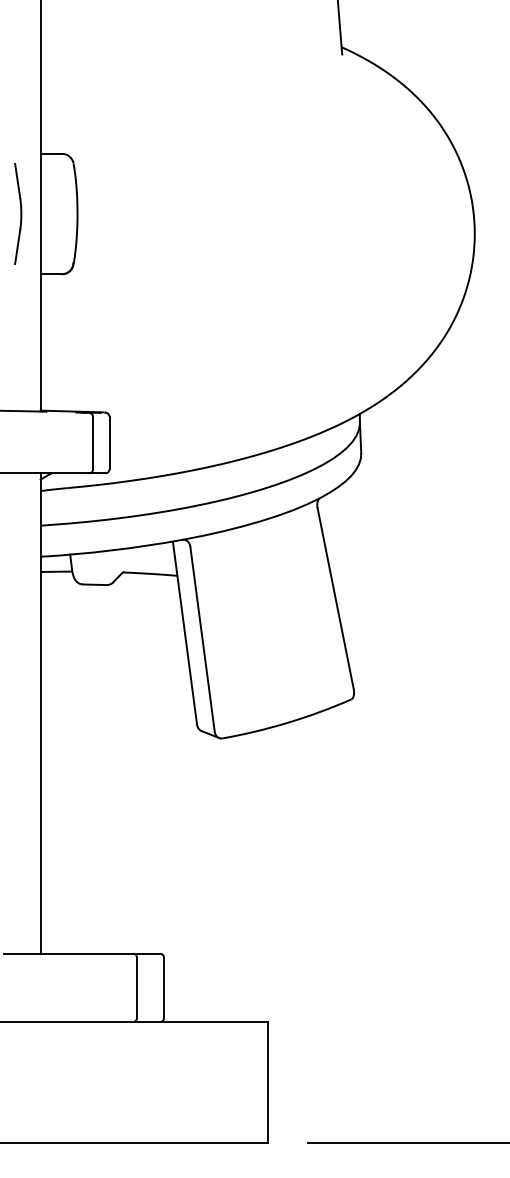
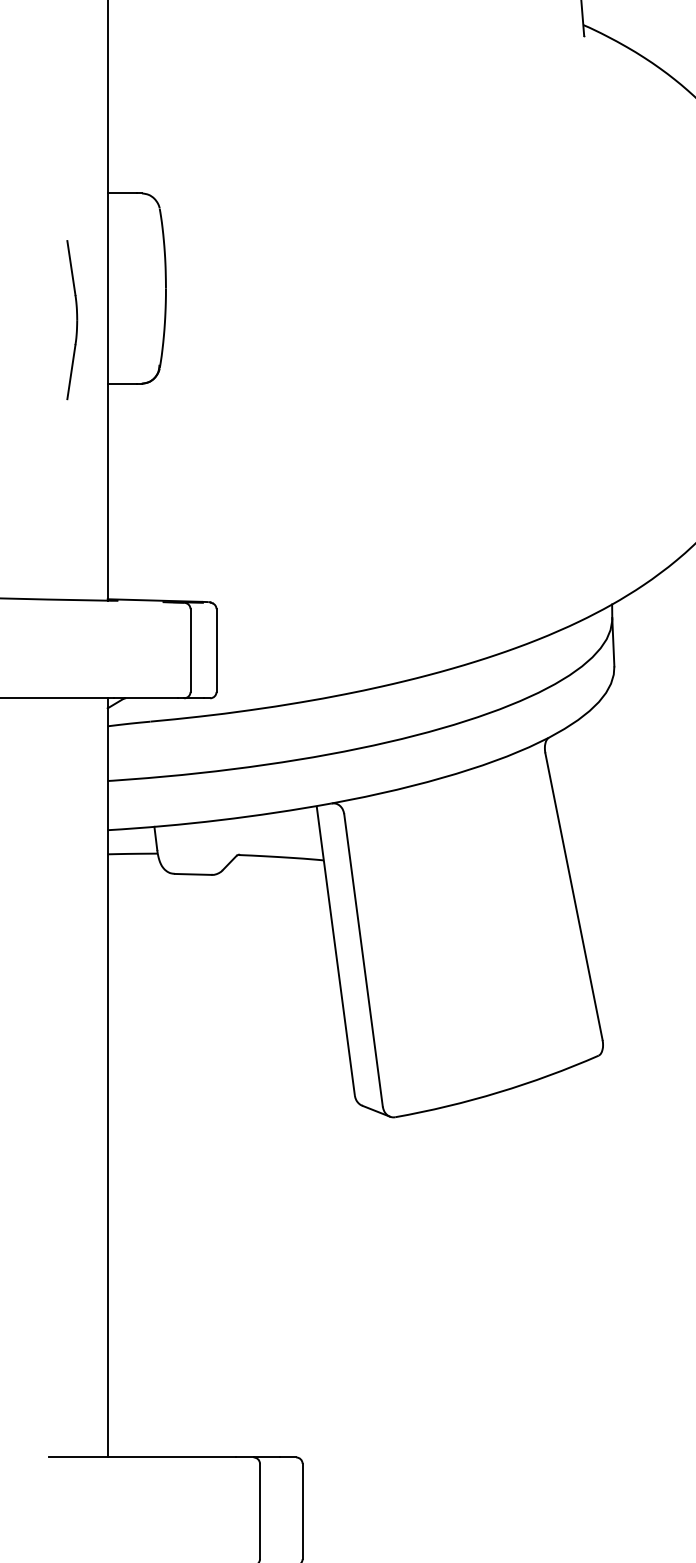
part: (18, 213) -> (72, 319), moved

